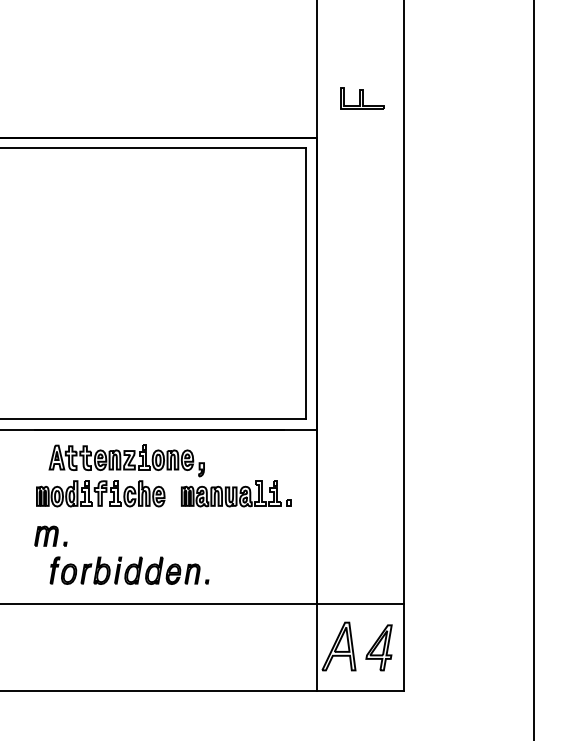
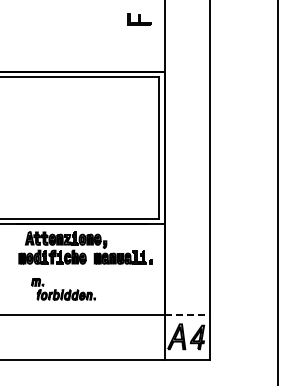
part: (361, 98) -> (139, 19), moved
part: (121, 555) -> (63, 289), size x0.7
line: (359, 603) -> (187, 314), solid -> dashed

